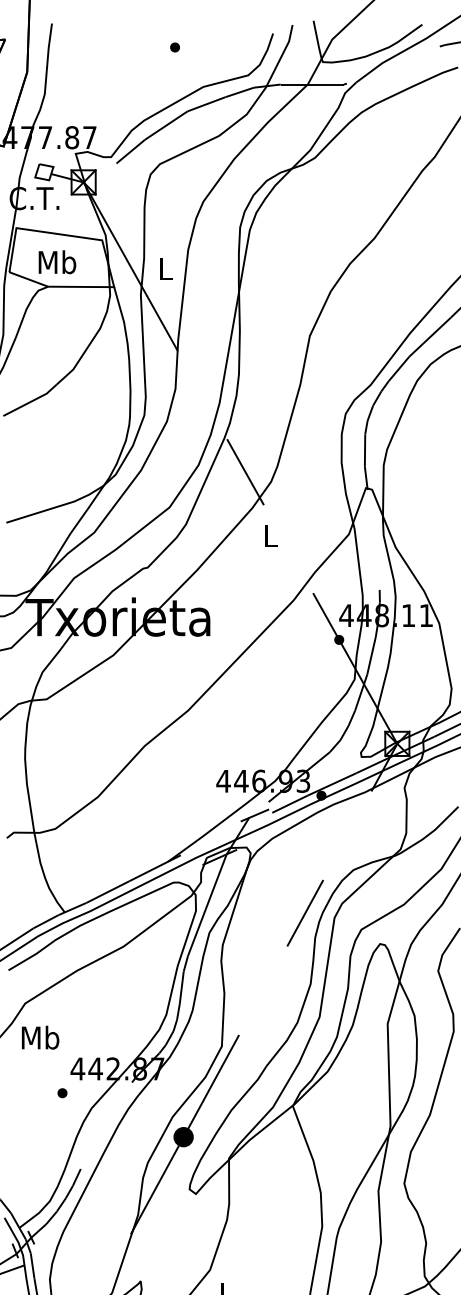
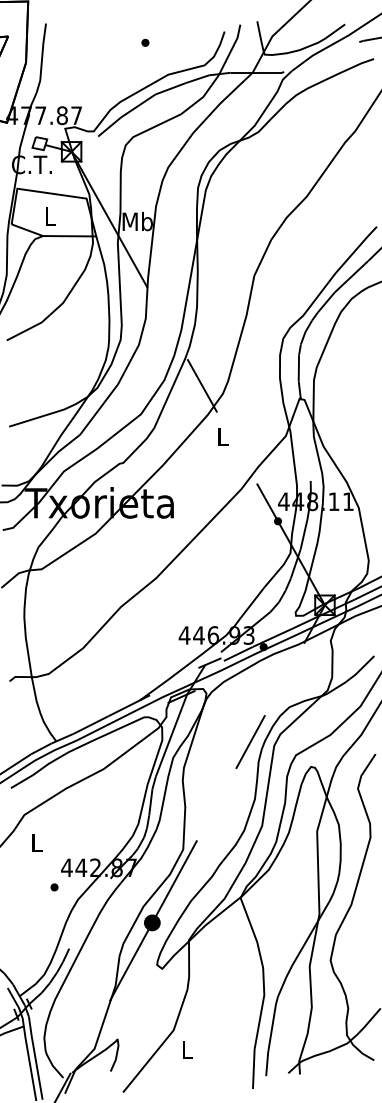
text: (57, 261) -> (50, 215), Mb -> L
text: (165, 268) -> (137, 221), L -> Mb
text: (40, 1037) -> (36, 842), Mb -> L

